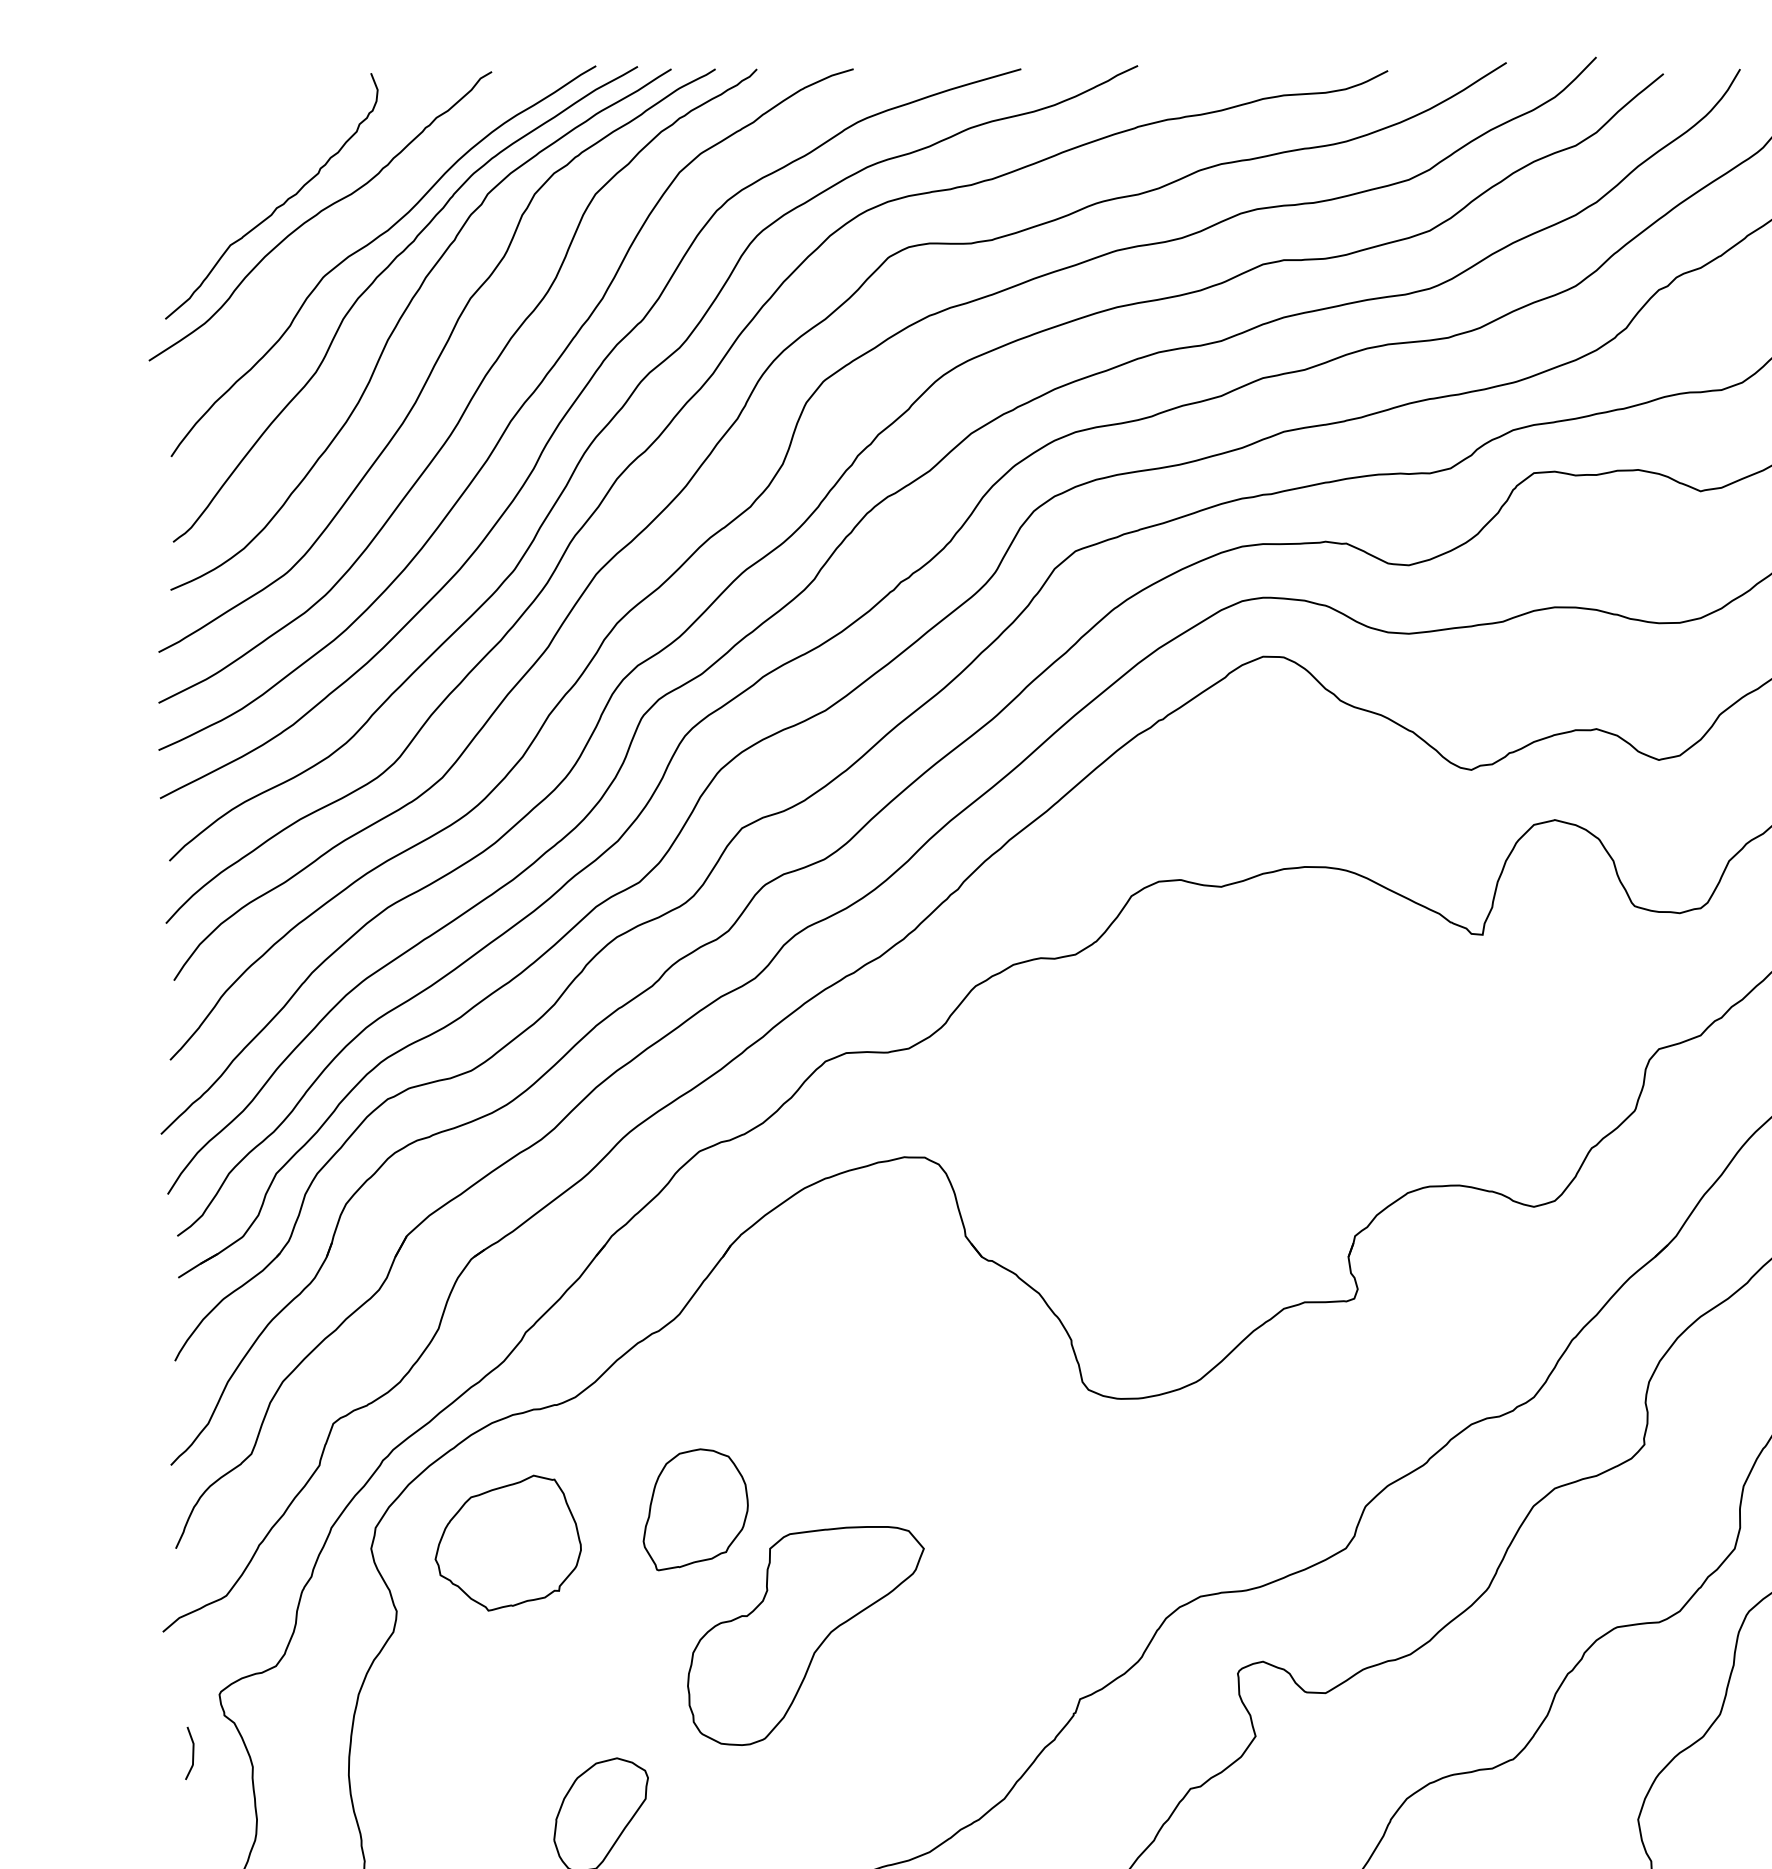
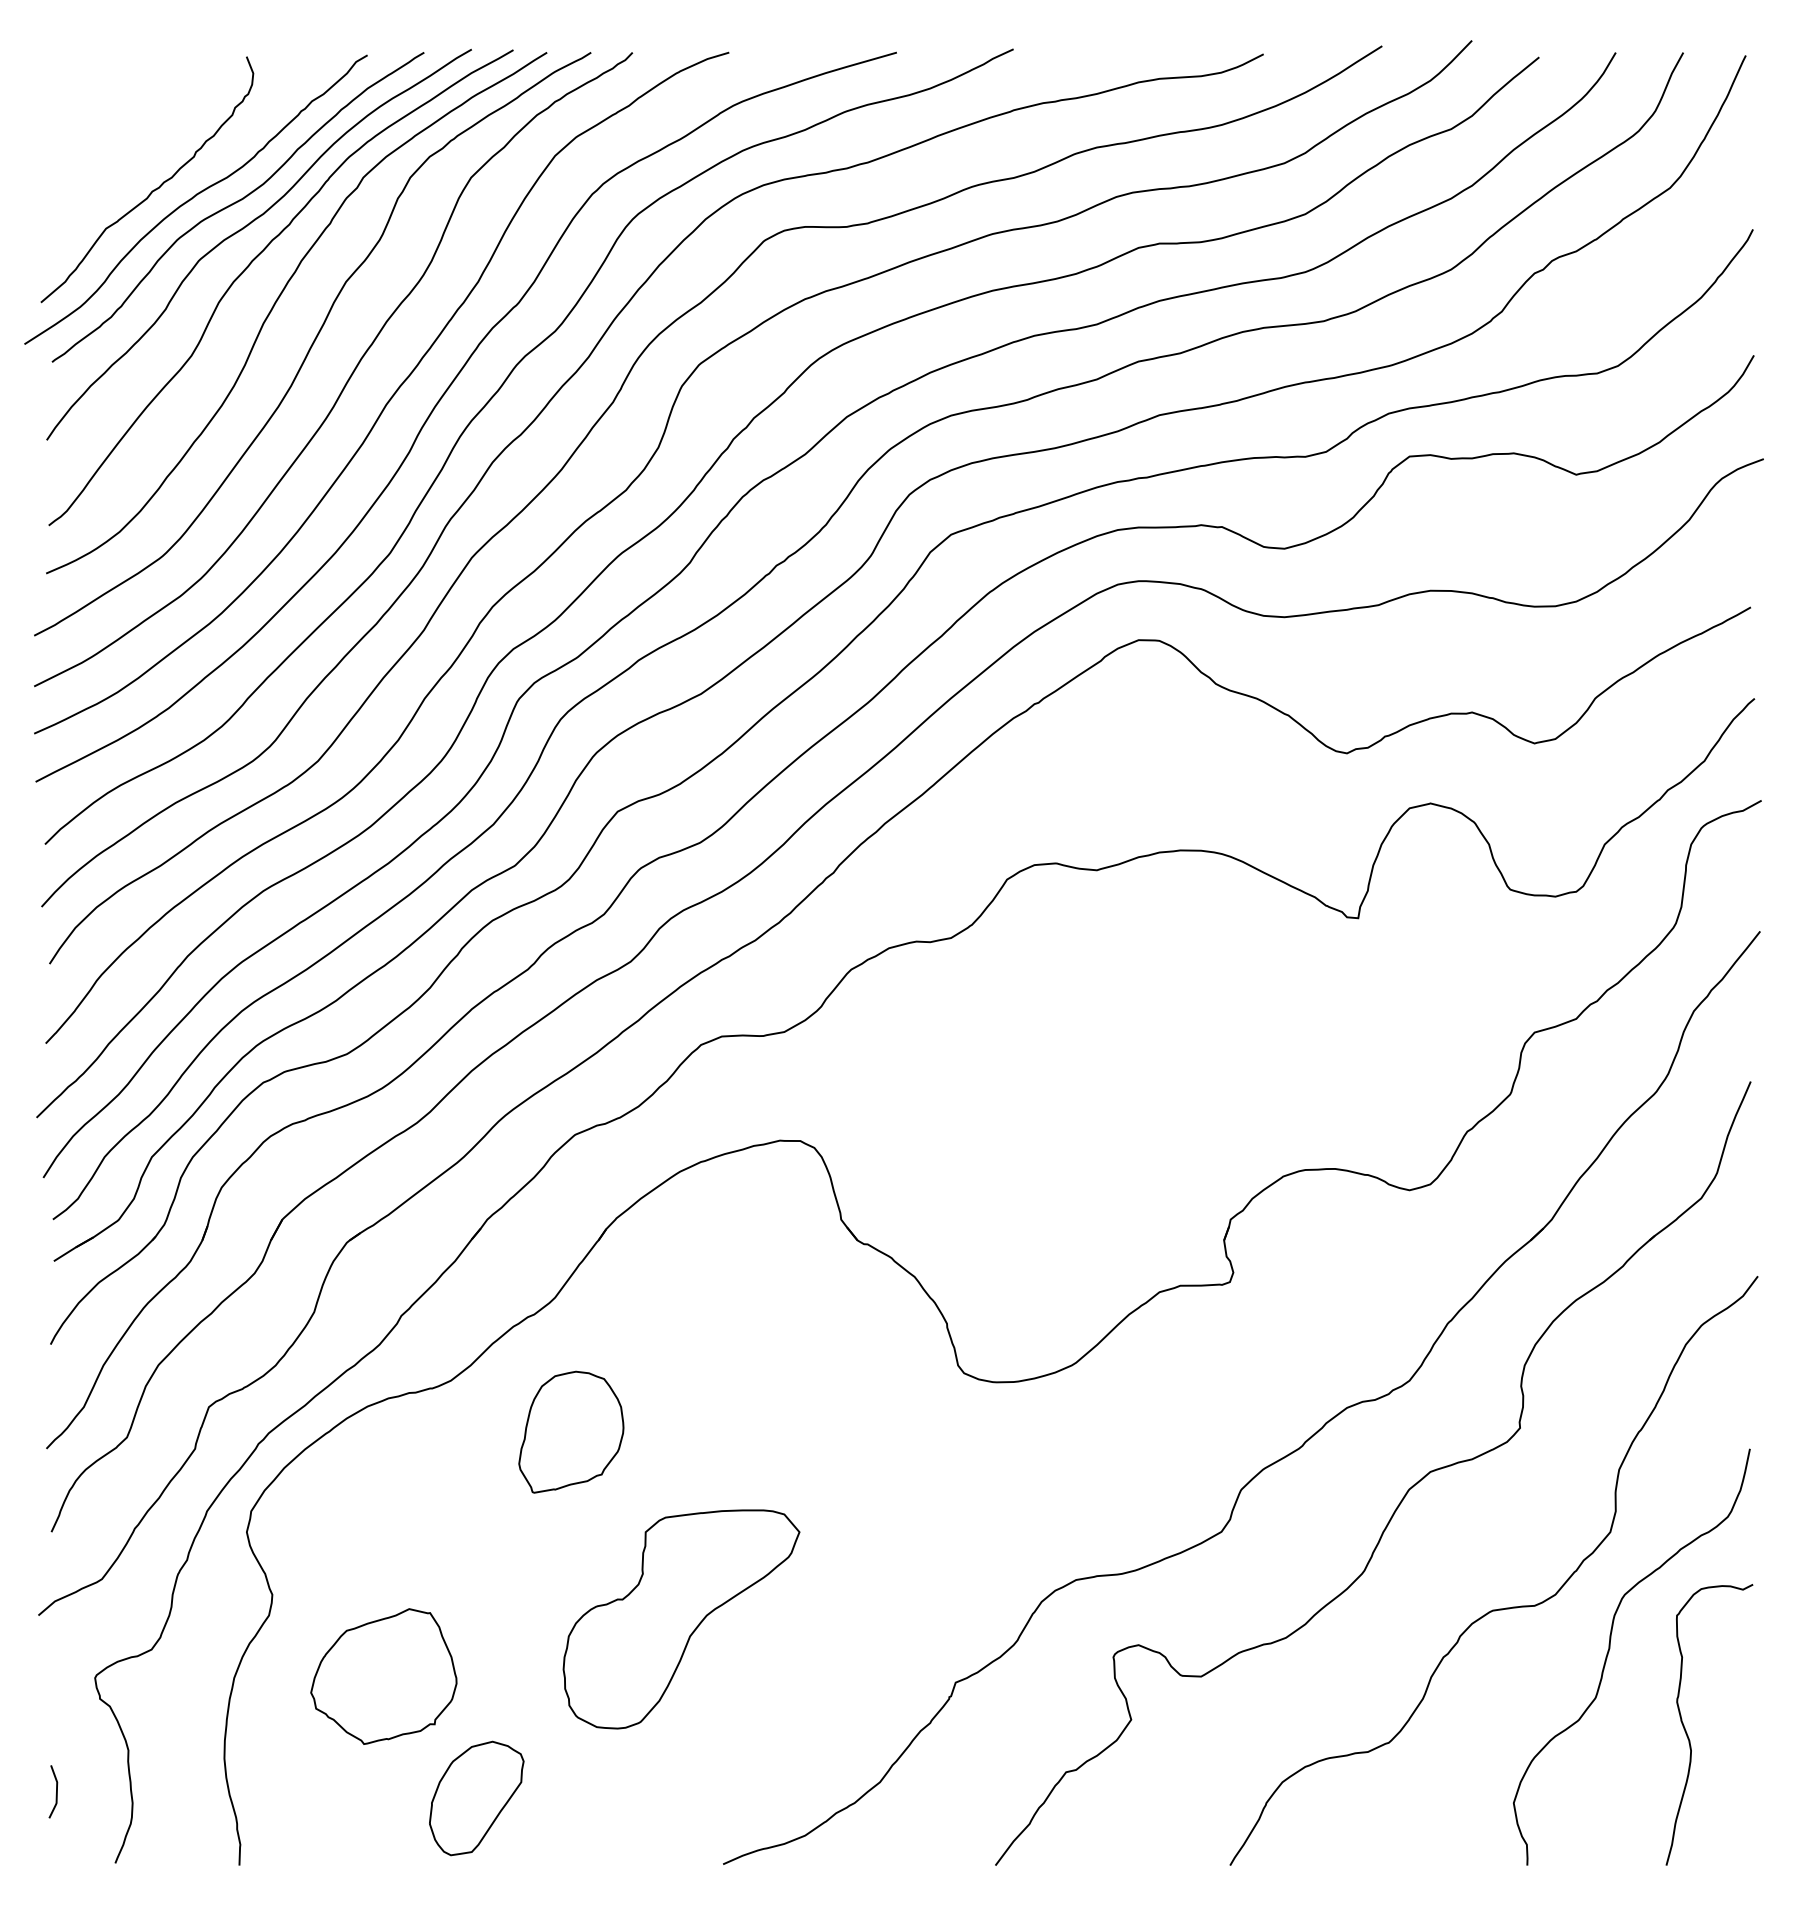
curve: (360, 220) -> (236, 203), added
part: (695, 1509) -> (571, 1431), moved
part: (507, 1543) -> (383, 1676), moved
line: (192, 1753) -> (56, 1791), moved

